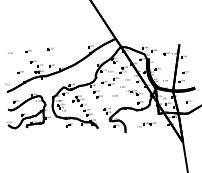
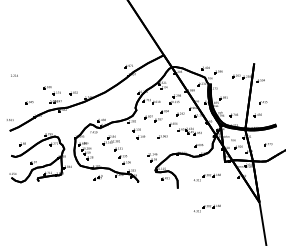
part: (50, 48) -> (71, 69), removed
part: (28, 50) -> (40, 72), removed
part: (146, 146) -> (207, 208), added

